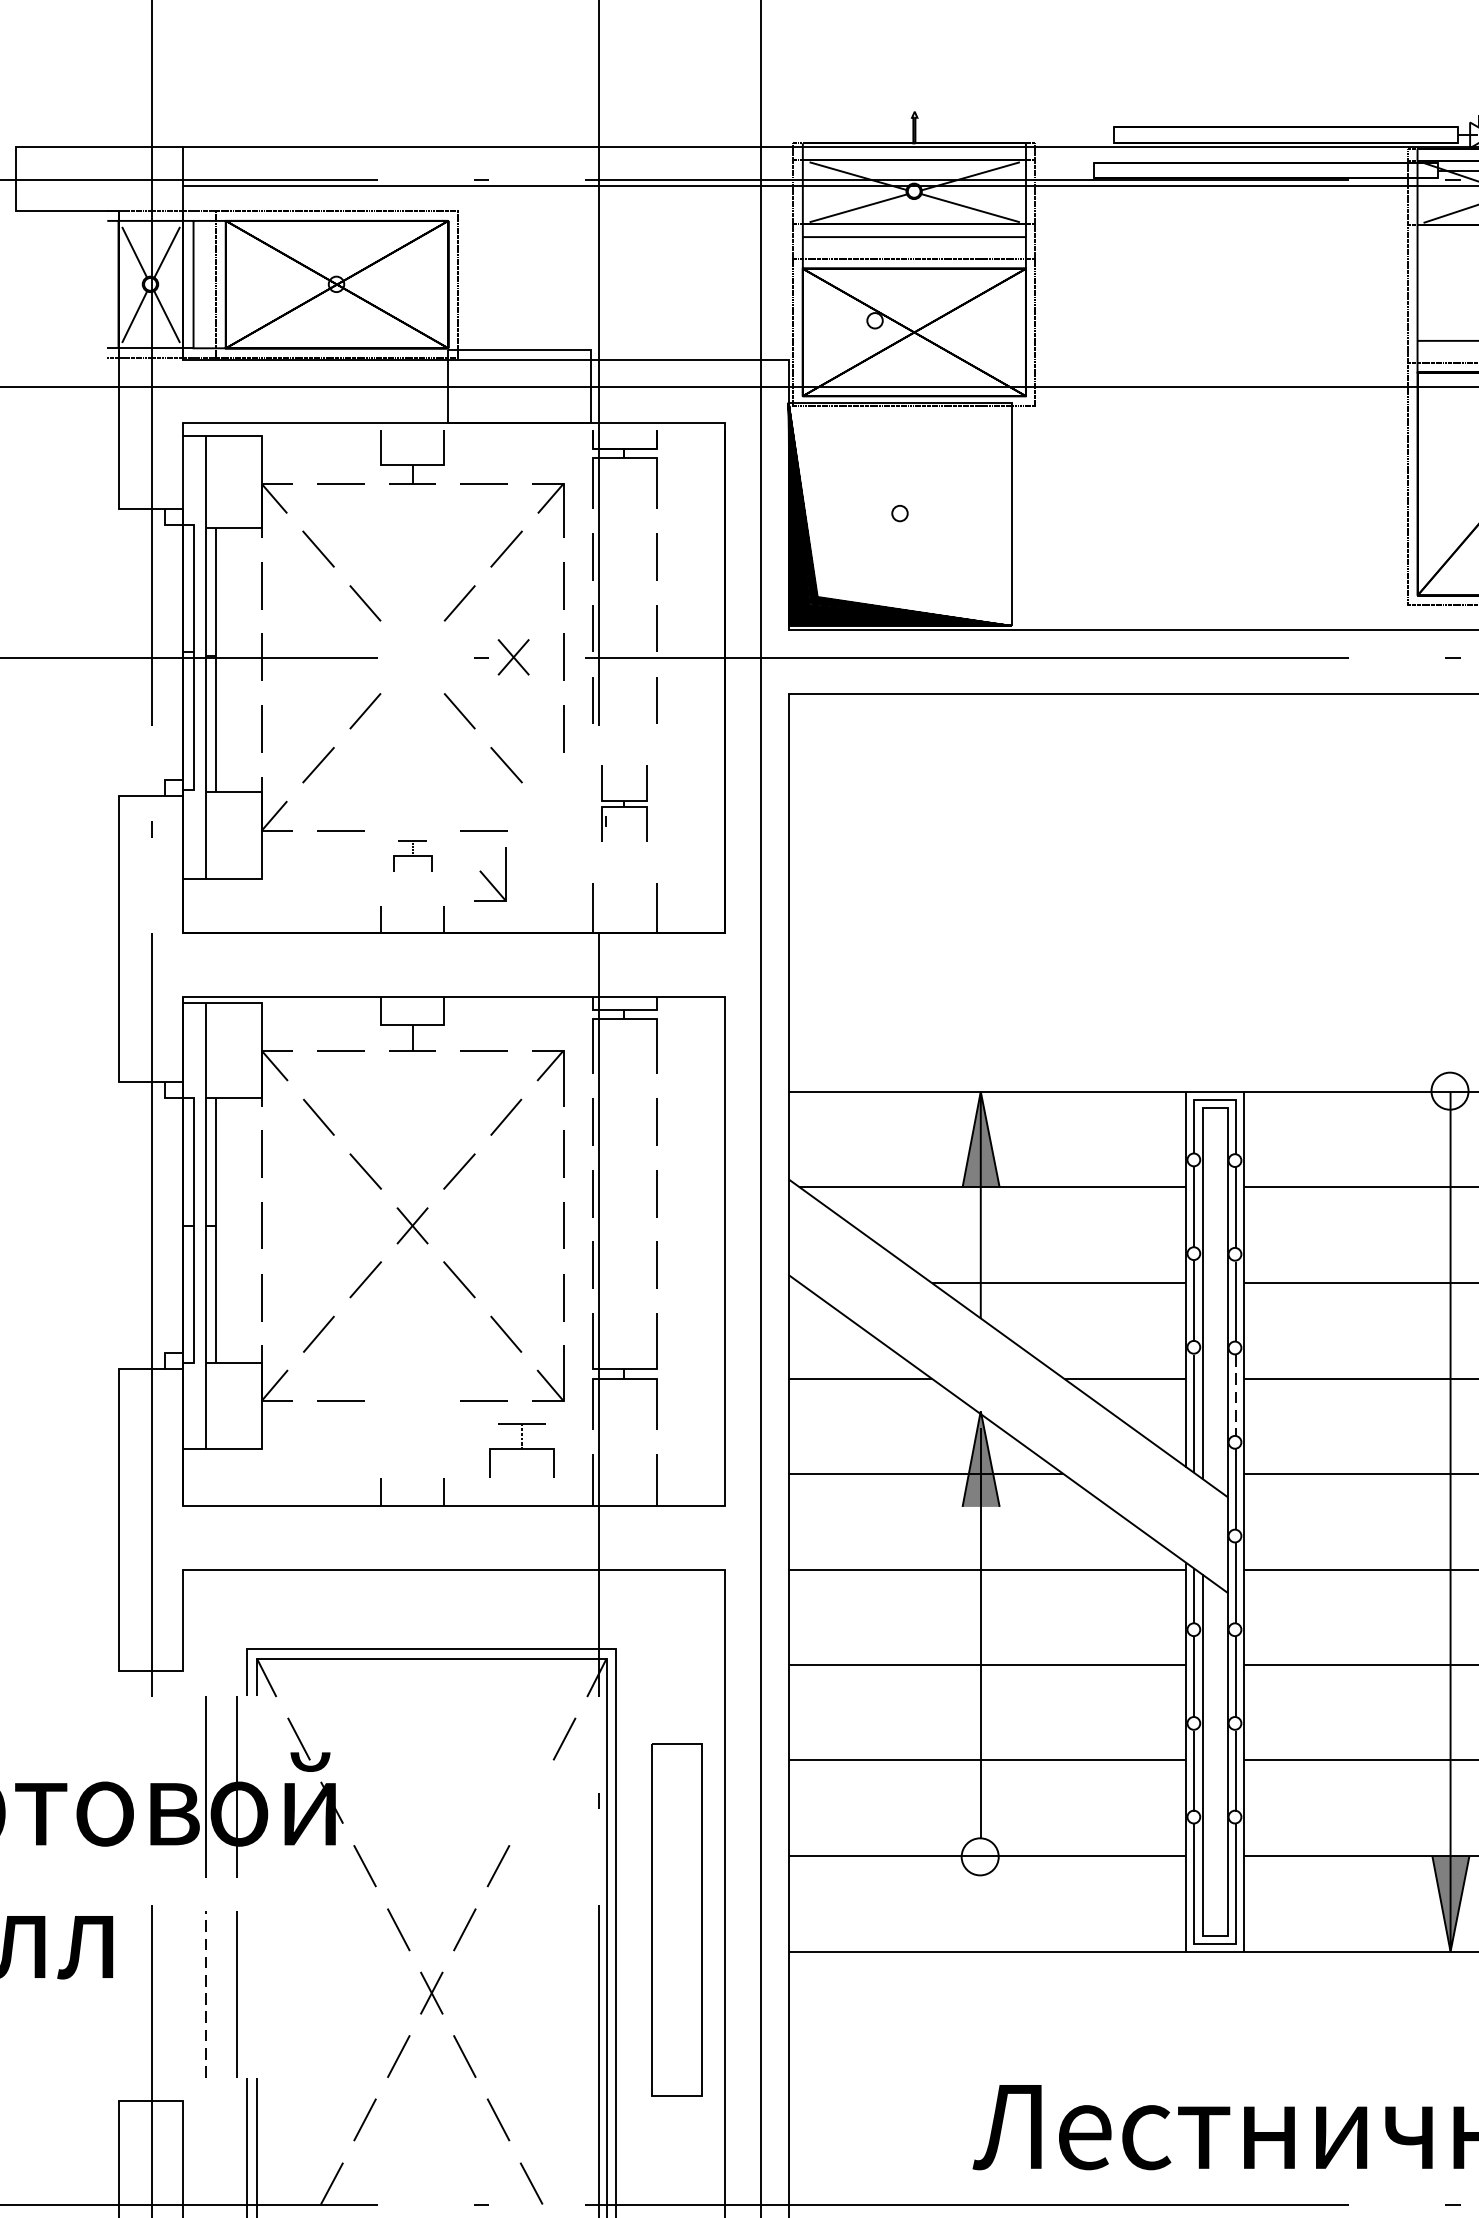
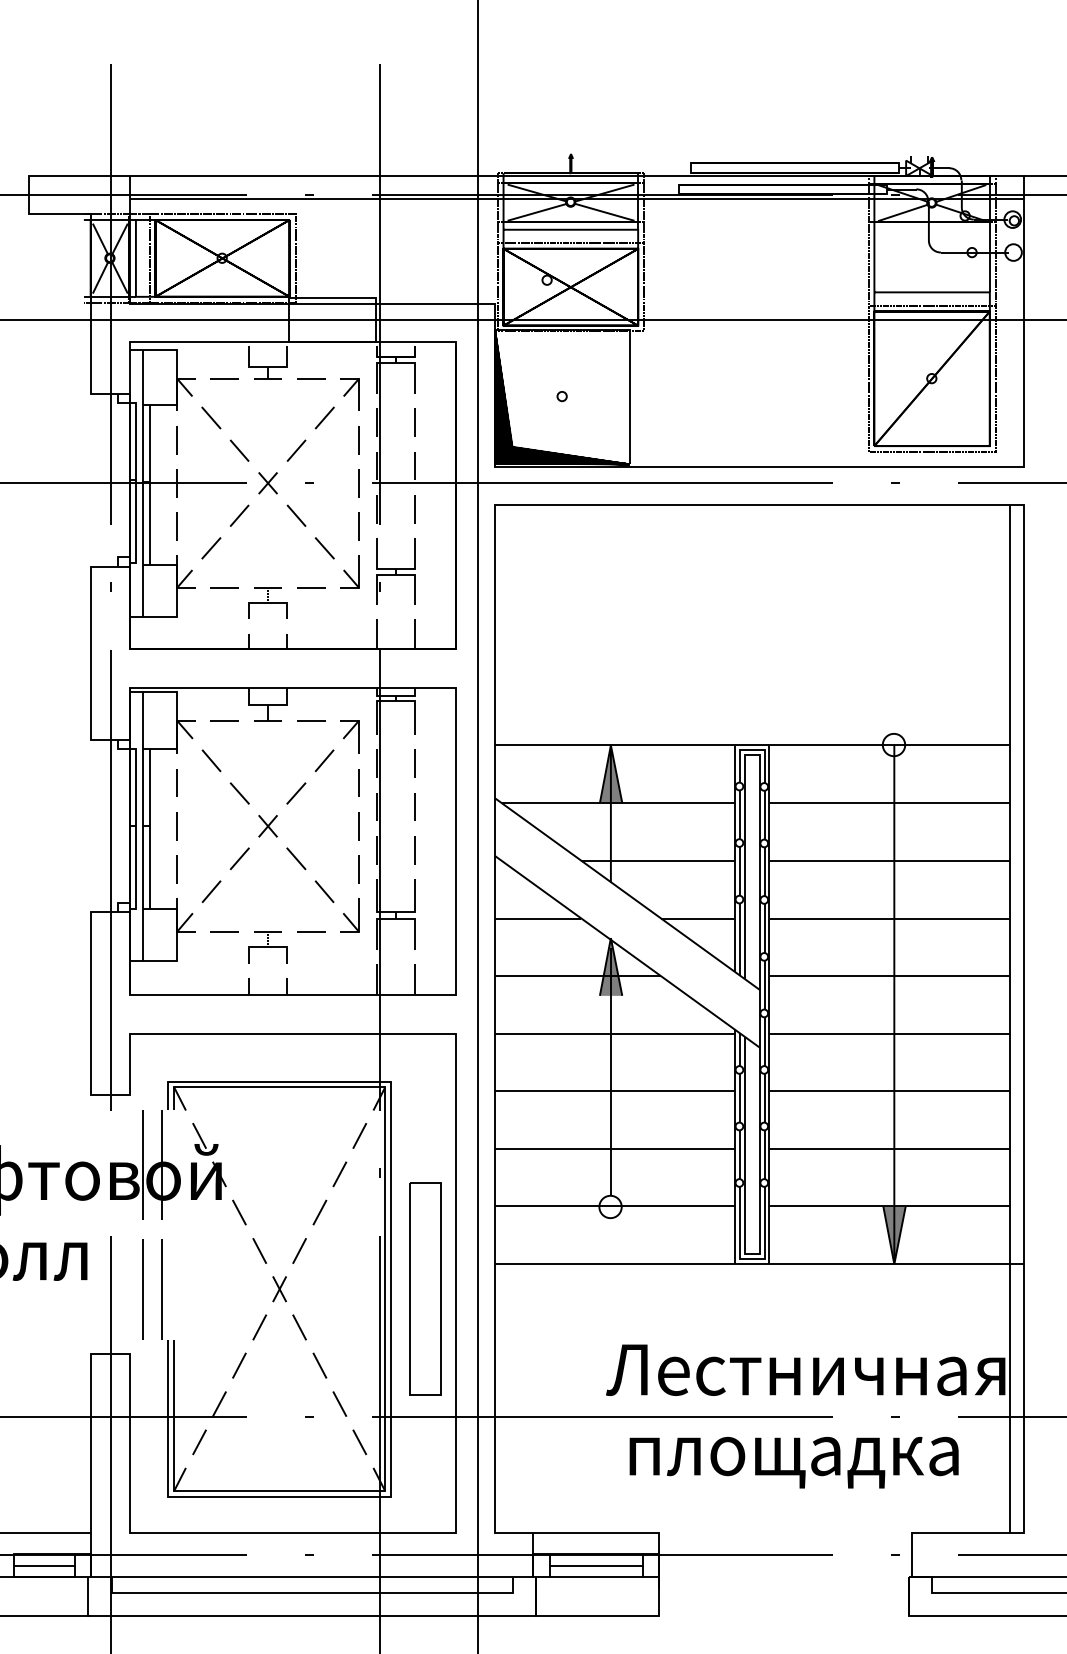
part: (512, 657) -> (267, 483), moved
part: (623, 803) -> (395, 571), size x1.43
part: (411, 854) -> (267, 602), size x1.67
part: (489, 873) -> (349, 571), moved
line: (1235, 1396) -> (764, 929), dashed -> solid
part: (520, 1449) -> (267, 947), moved
line: (530, 1803) -> (339, 1174), added
part: (676, 1919) -> (425, 1288), moved
line: (206, 1993) -> (143, 1289), dashed -> solid

